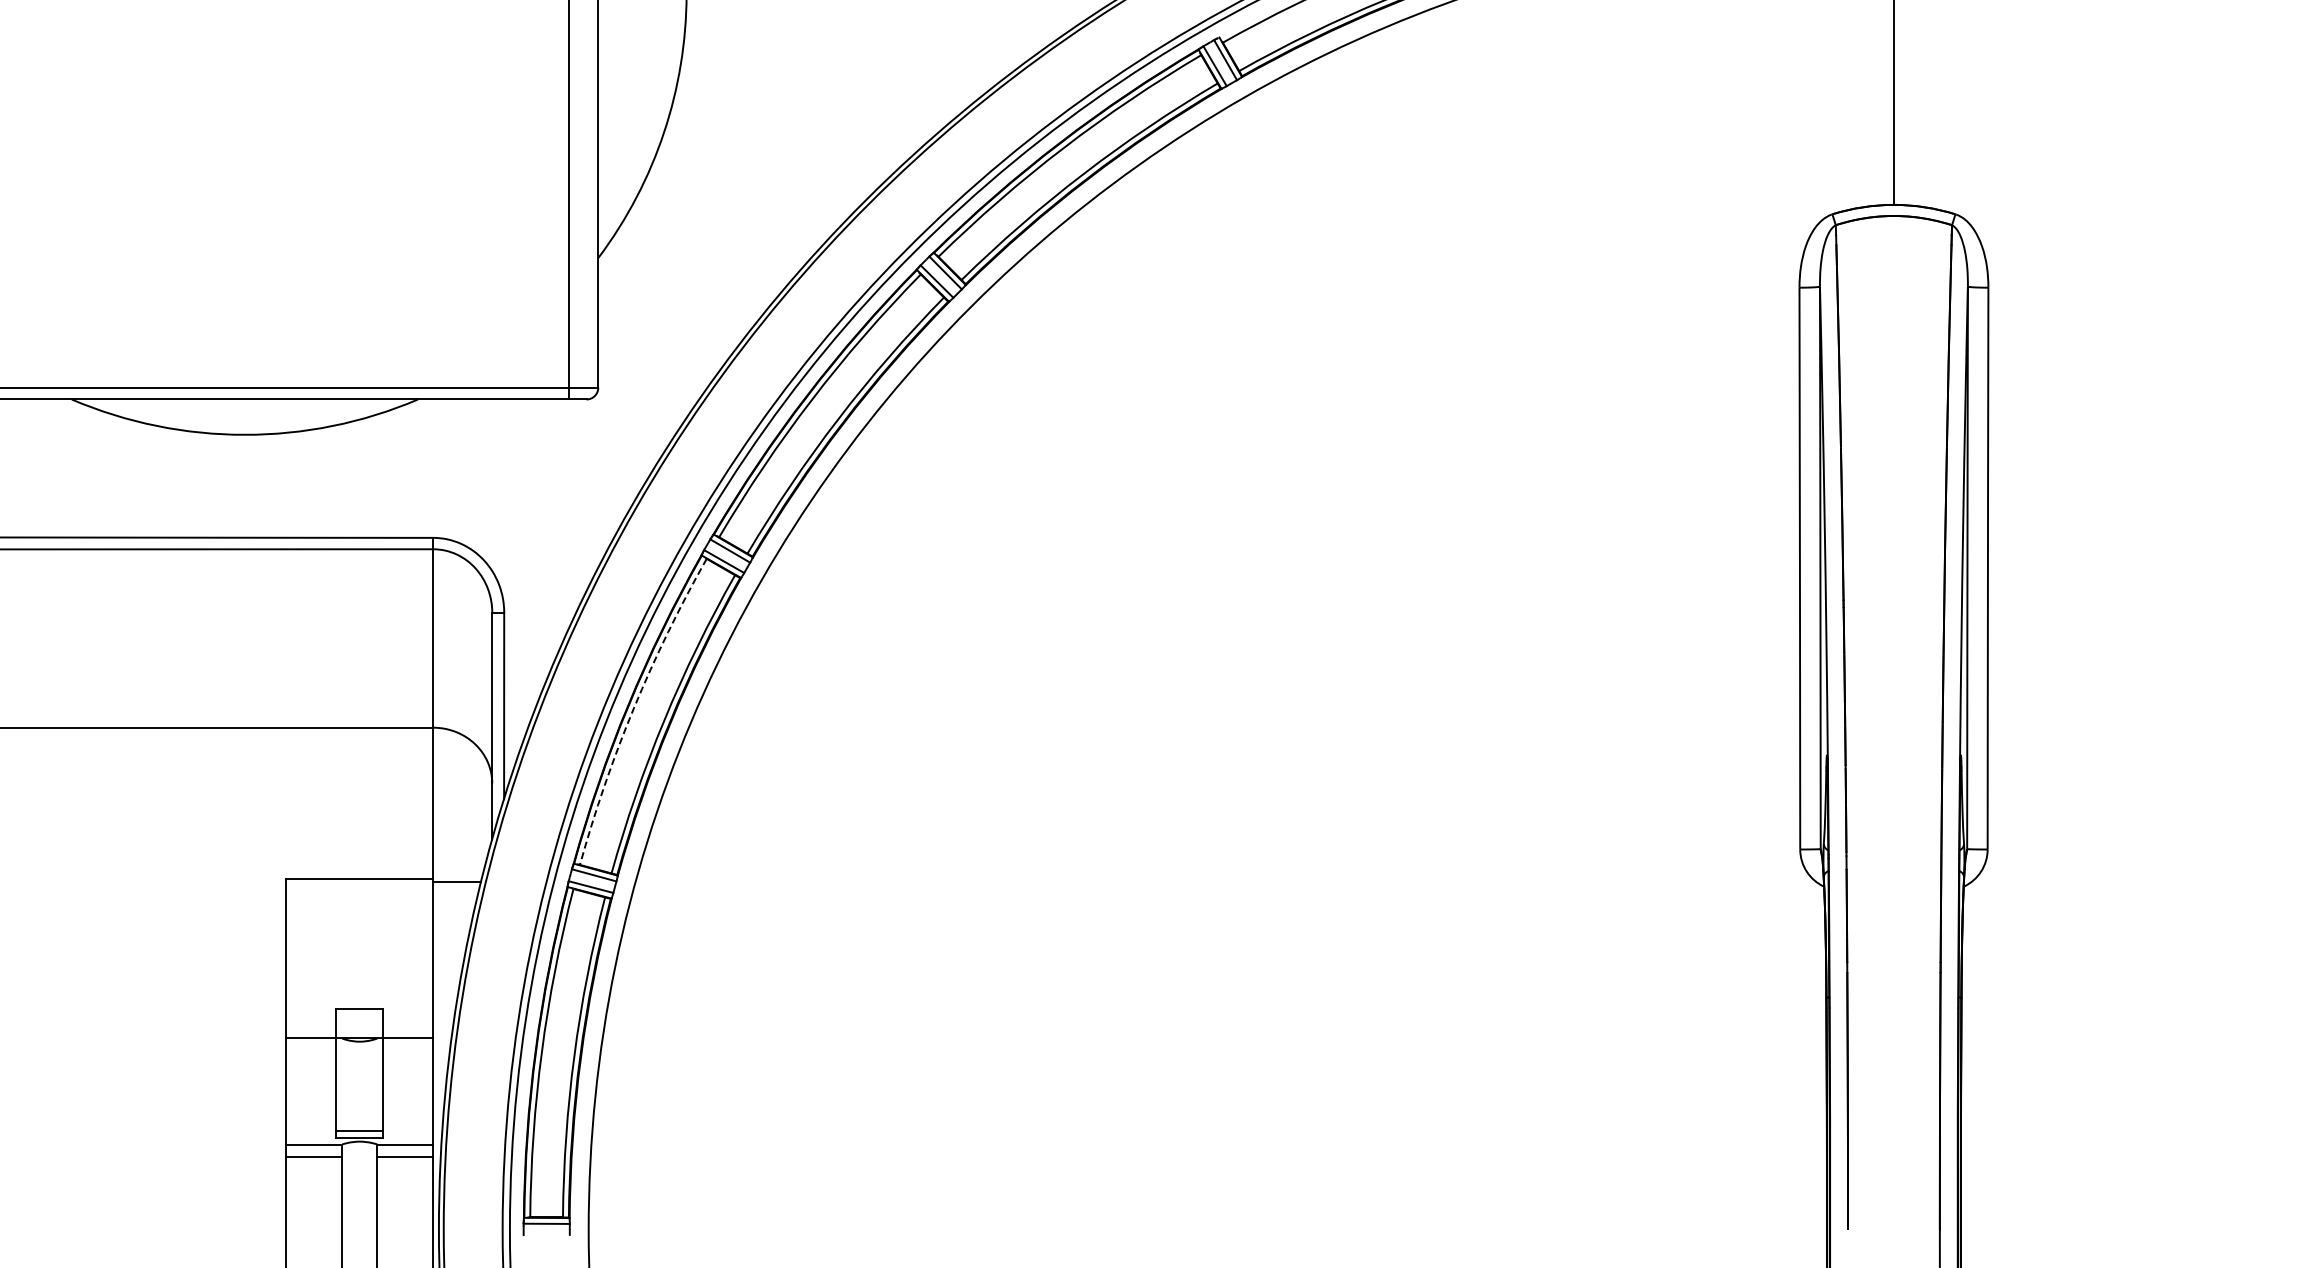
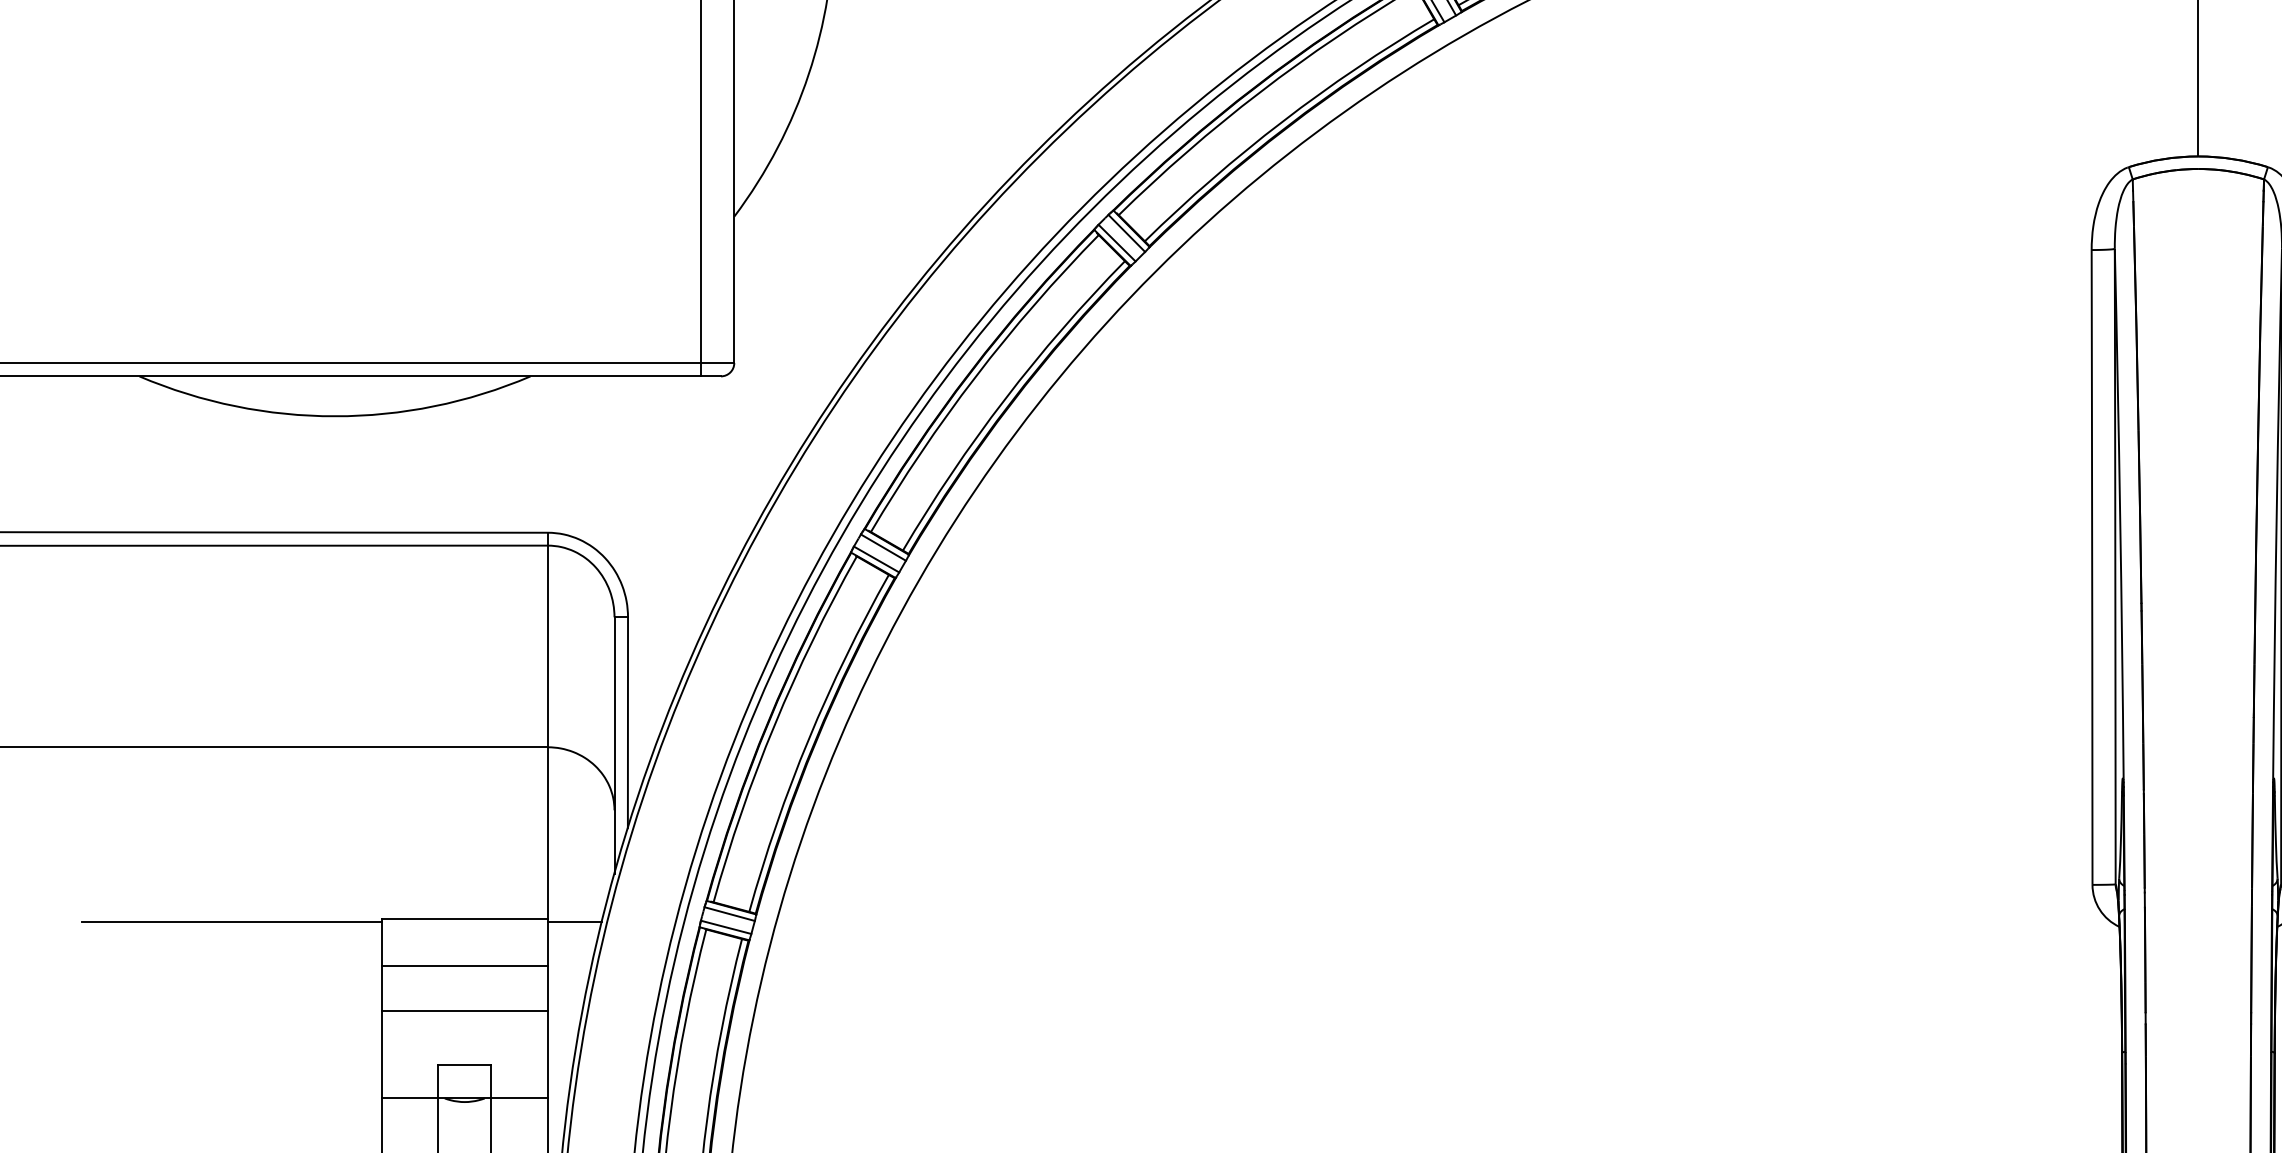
arc: (634, 708) -> (775, 725), dashed -> solid
line: (153, 882) -> (231, 922), added
line: (359, 921) -> (464, 966), added
line: (359, 961) -> (464, 1011), added

